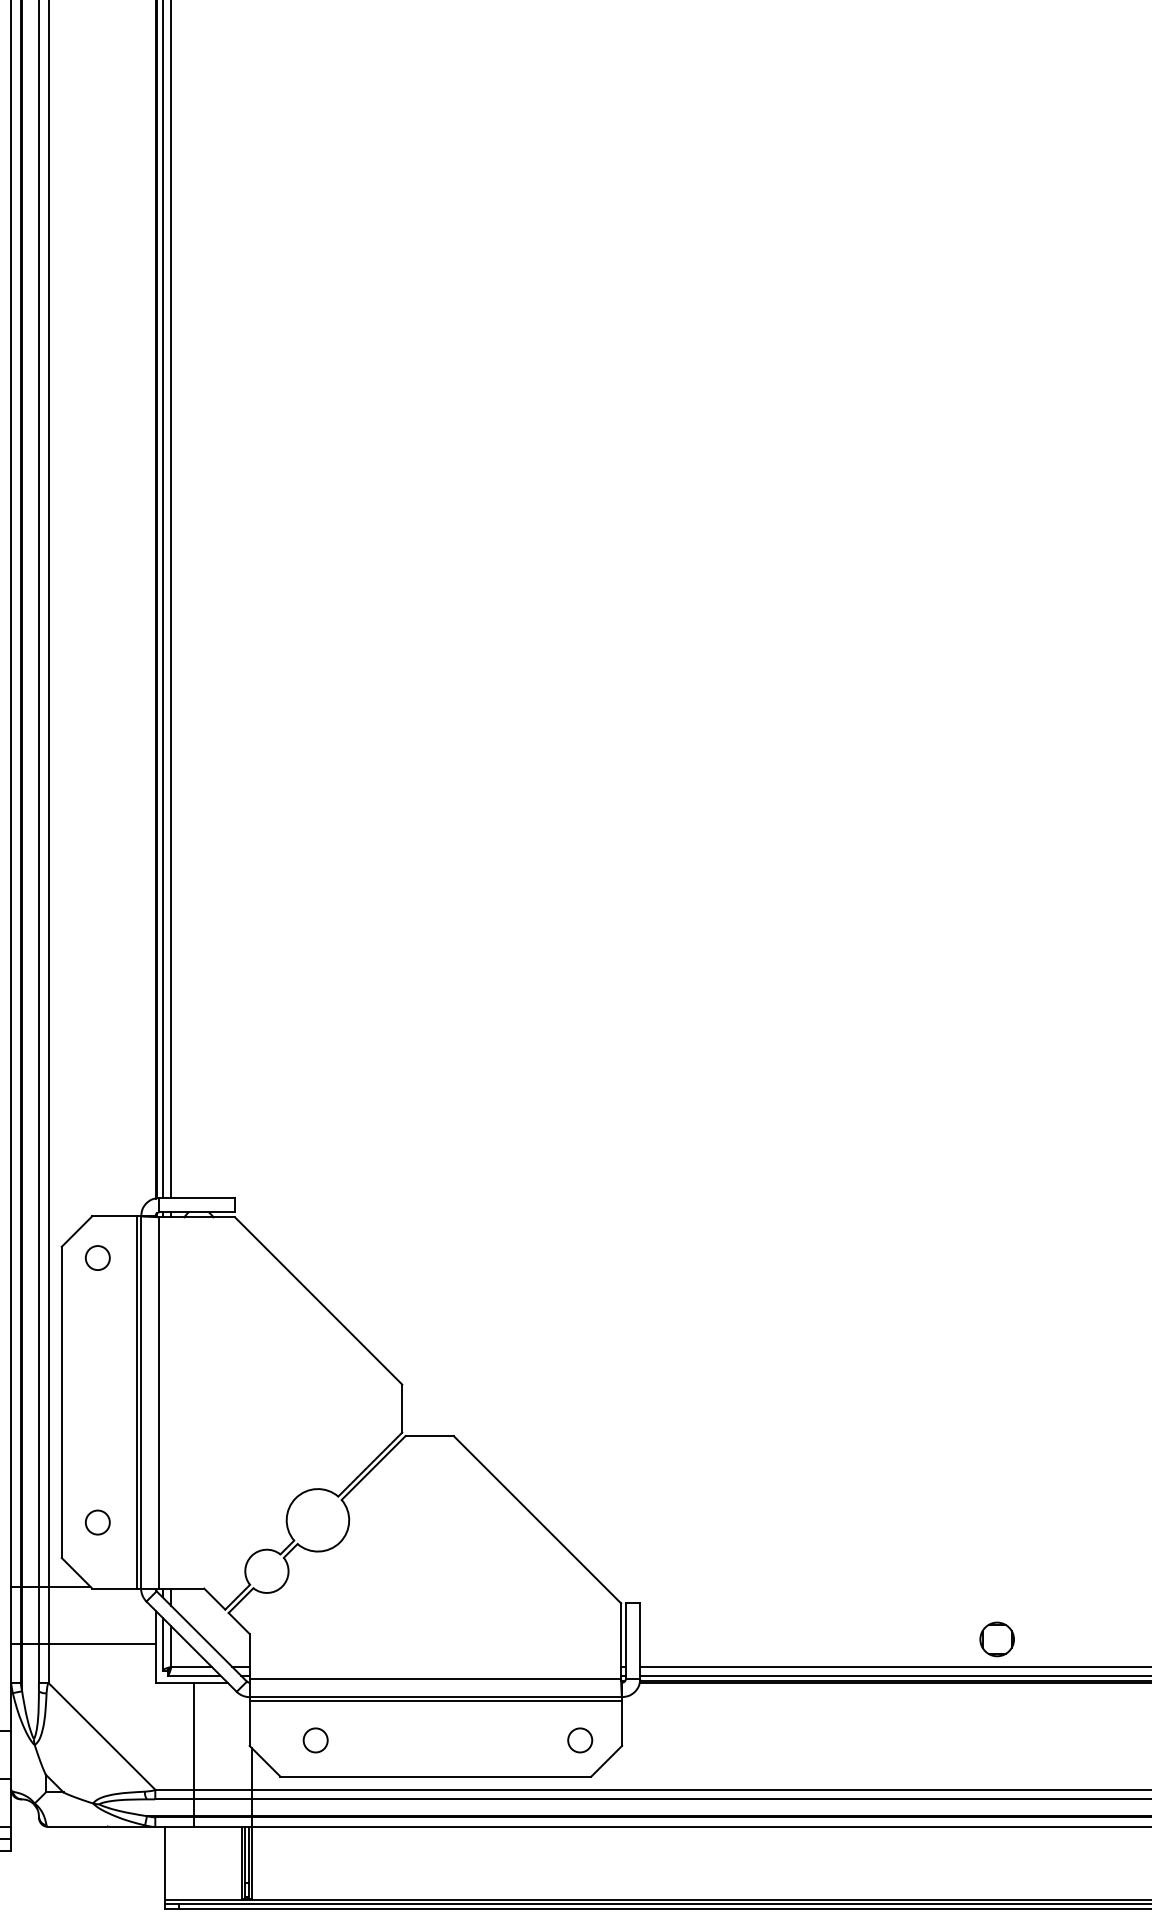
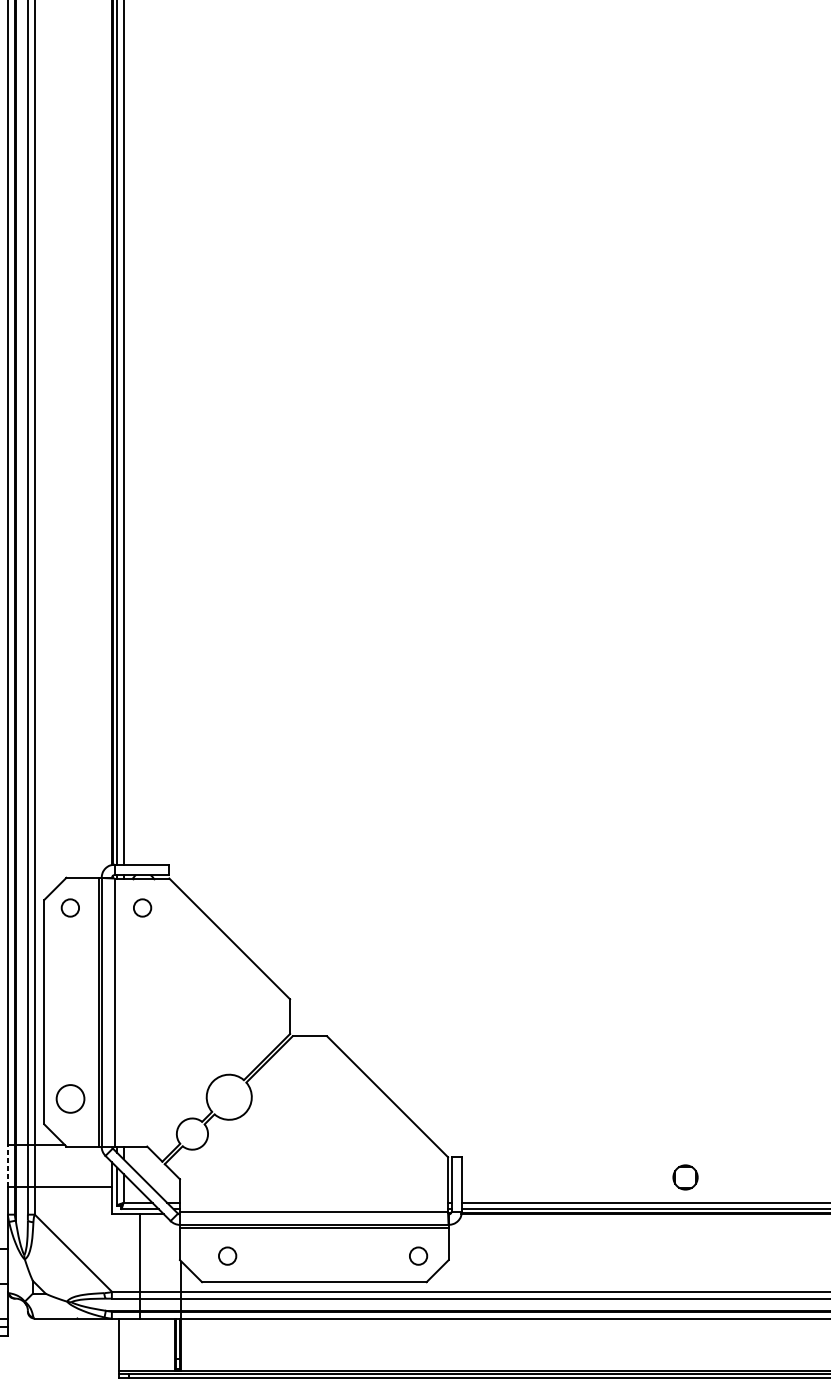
circle: (197, 1257) -> (142, 907), added
circle: (97, 1522) -> (70, 1098), size x1.6
line: (11, 1615) -> (8, 1165), solid -> dashed
part: (996, 1639) -> (685, 1177), moved

